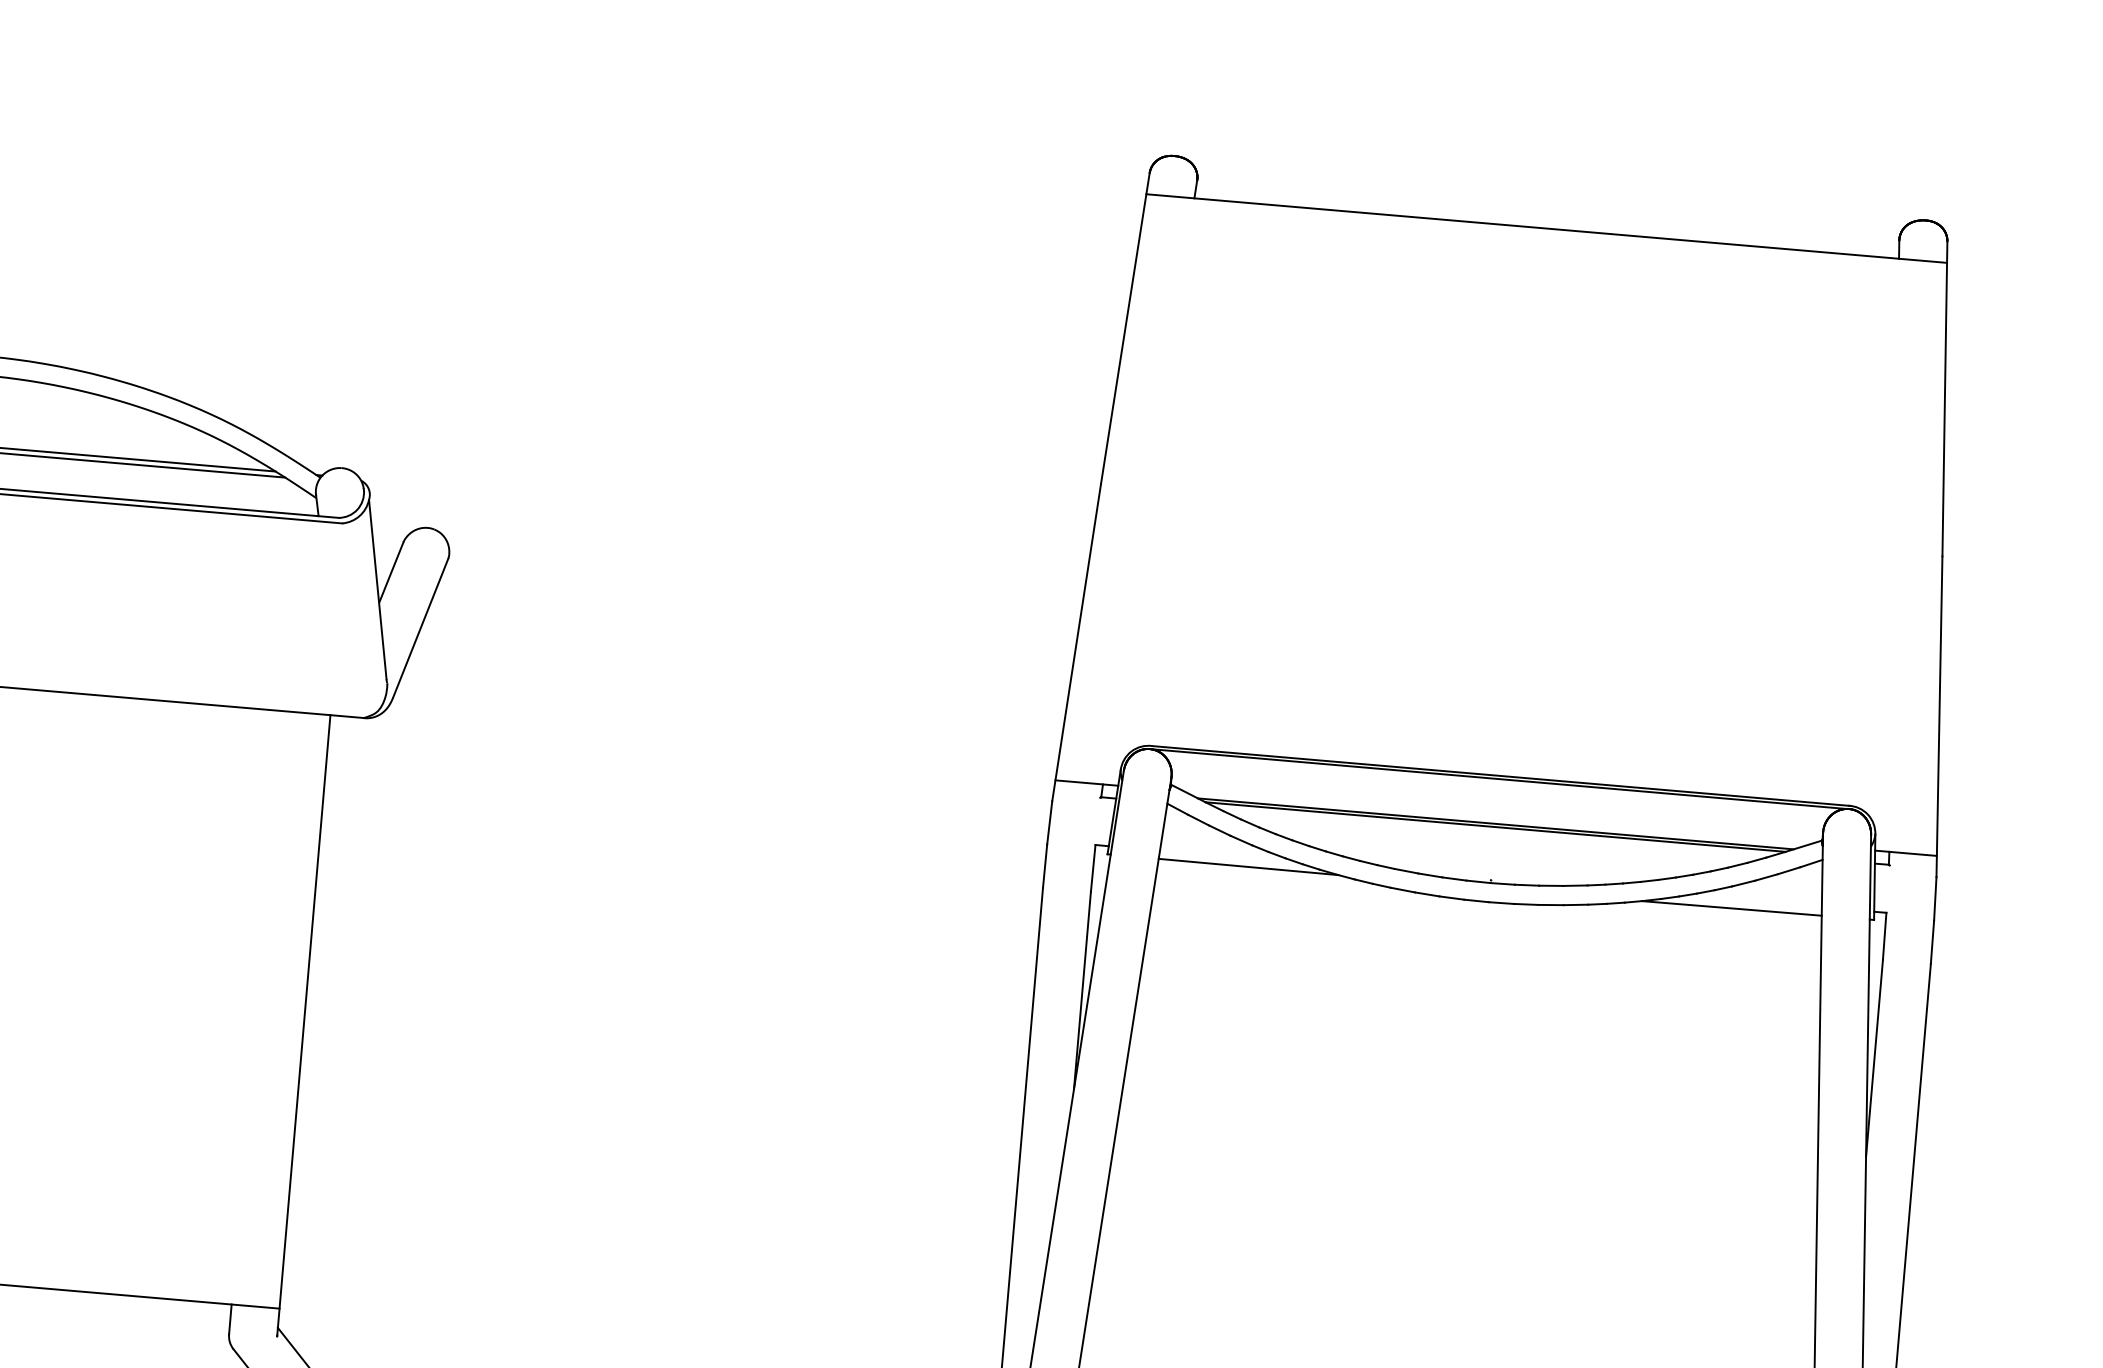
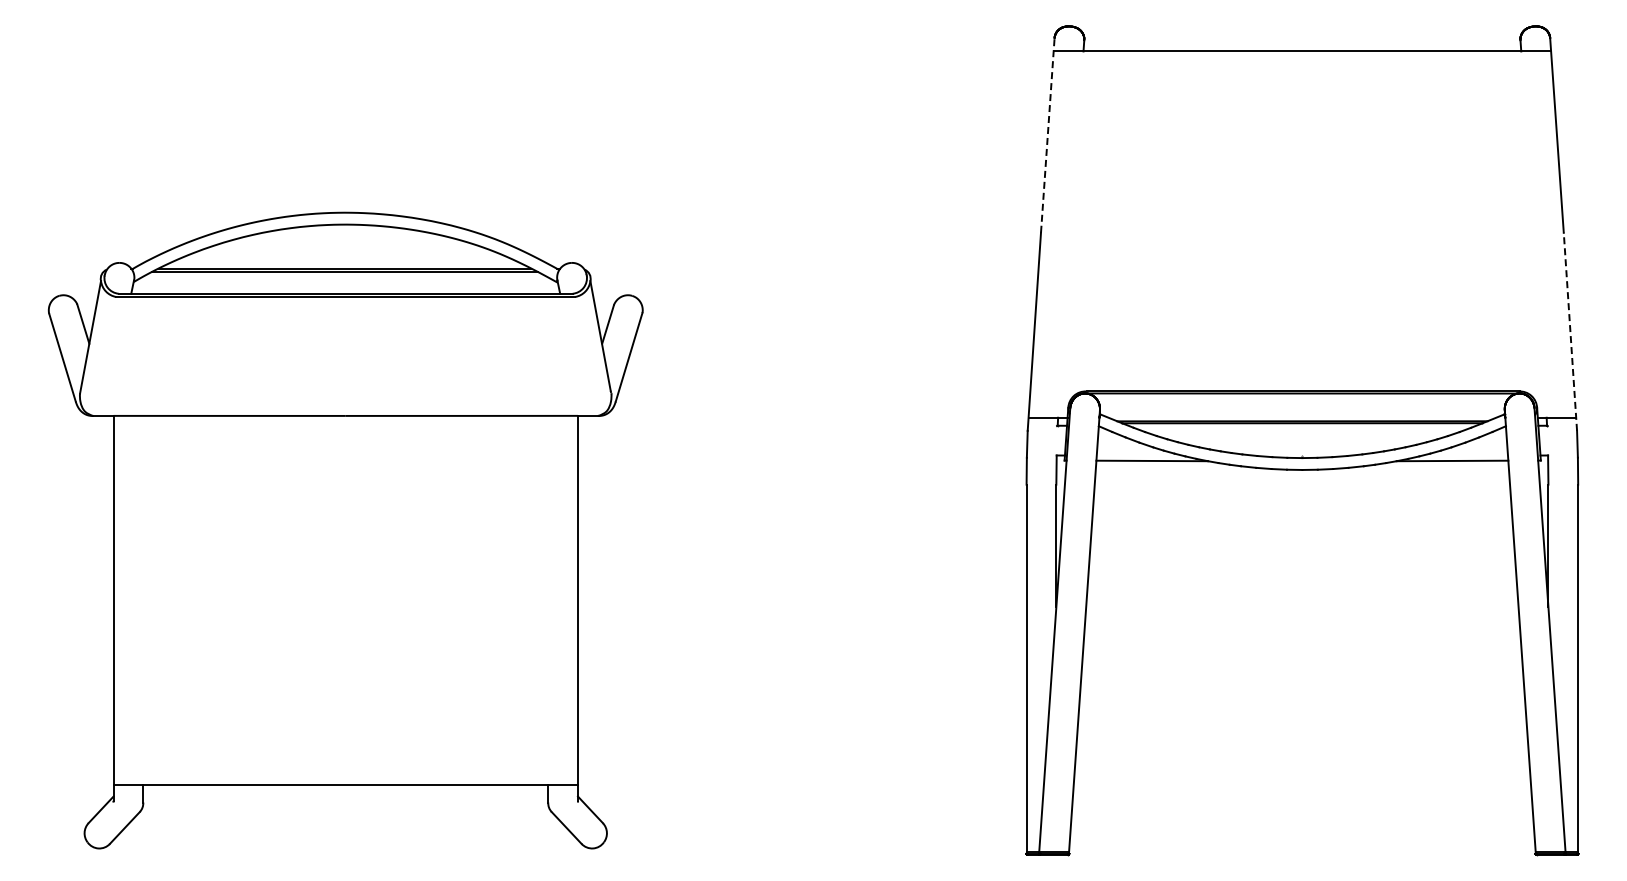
line: (1124, 328) -> (1047, 135), solid -> dashed
line: (1939, 716) -> (1570, 331), solid -> dashed

